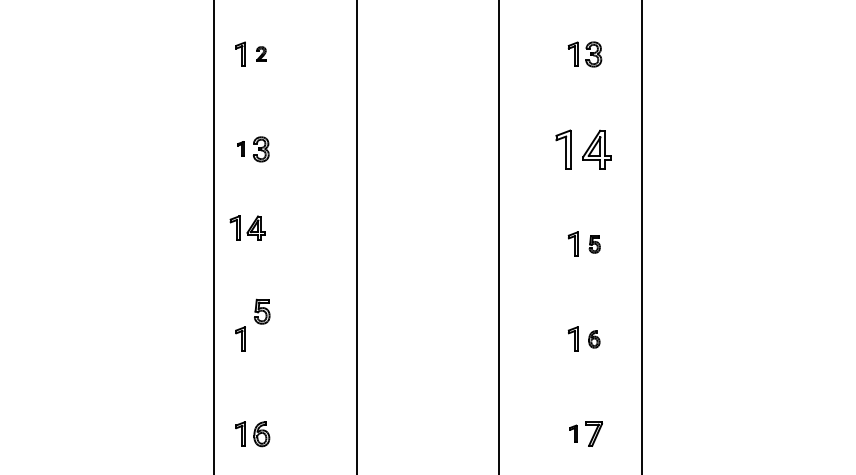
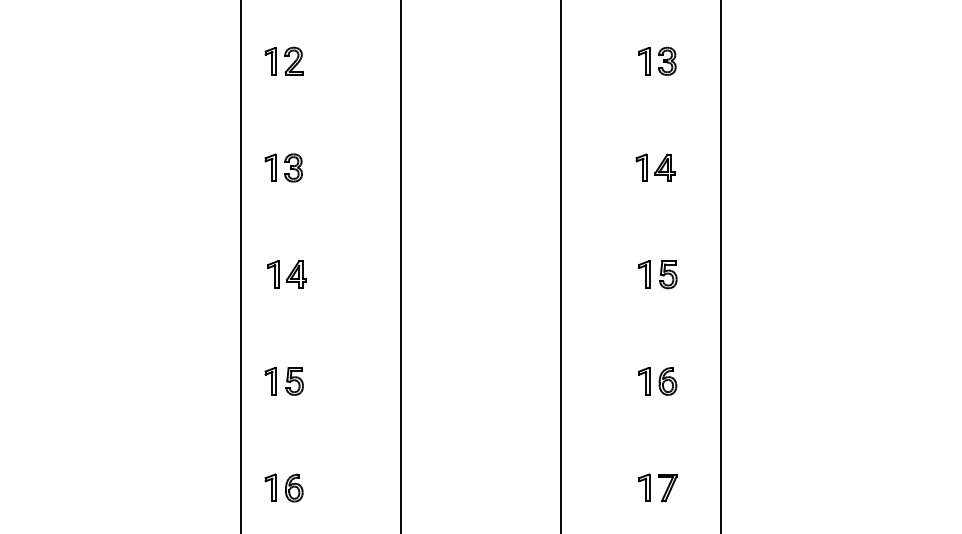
part: (261, 53) -> (293, 60), size x1.67
part: (240, 148) -> (270, 167), size x1.67
part: (583, 148) -> (655, 167), size x0.62
part: (246, 228) -> (286, 274), moved
part: (594, 244) -> (668, 274), size x1.43
part: (262, 311) -> (294, 381), moved
part: (593, 339) -> (667, 381), size x1.43
part: (573, 433) -> (644, 487), size x1.43

